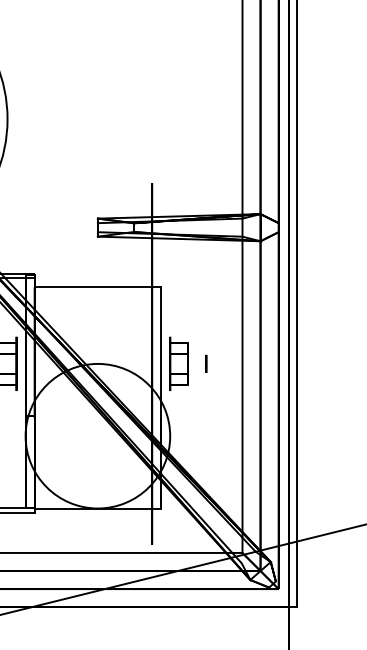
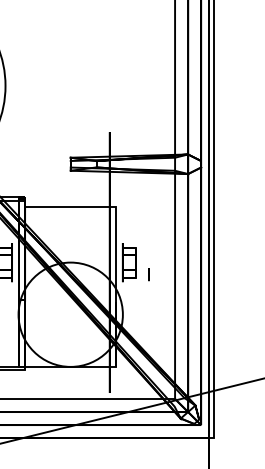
circle: (205, 363) -> (148, 274), moved

